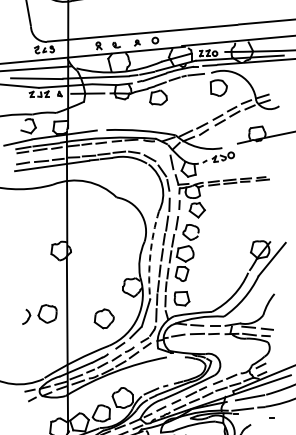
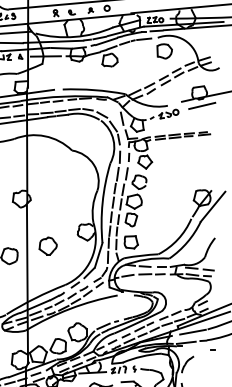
line: (259, 147) -> (201, 105), added
arc: (150, 255) -> (102, 203), dashed -> solid
part: (103, 318) -> (47, 245), moved

